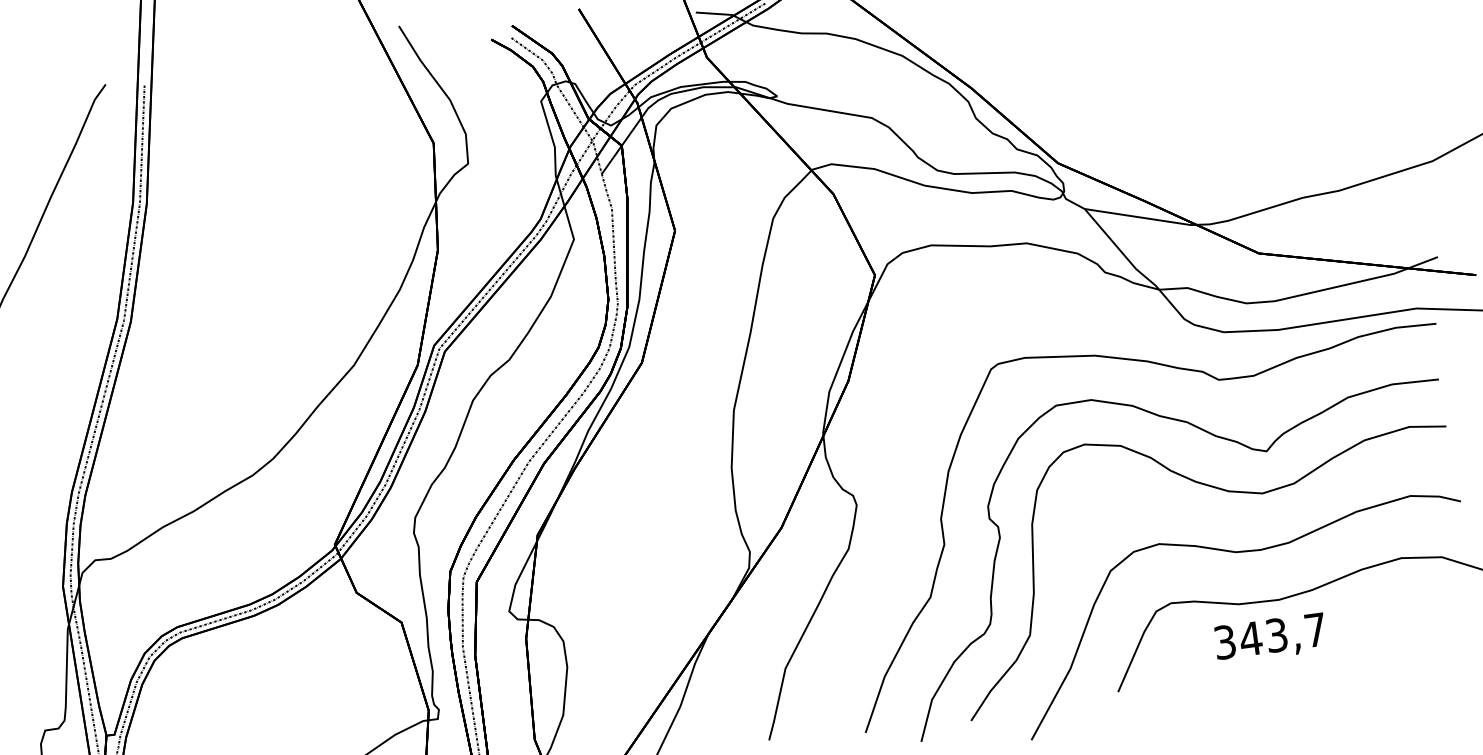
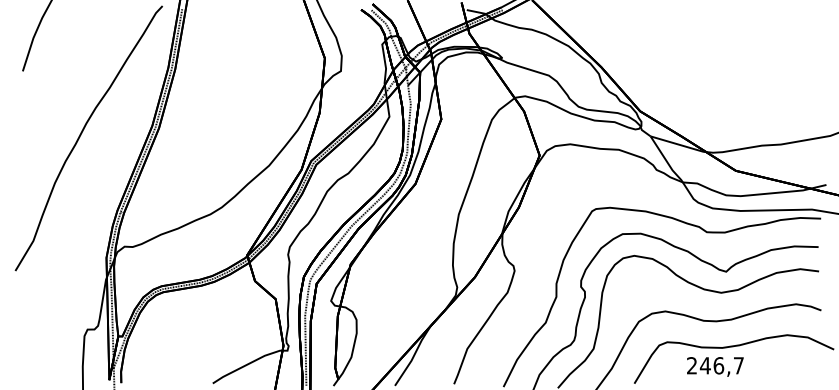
text: (1250, 638) -> (705, 365), 343,7 -> 246,7

